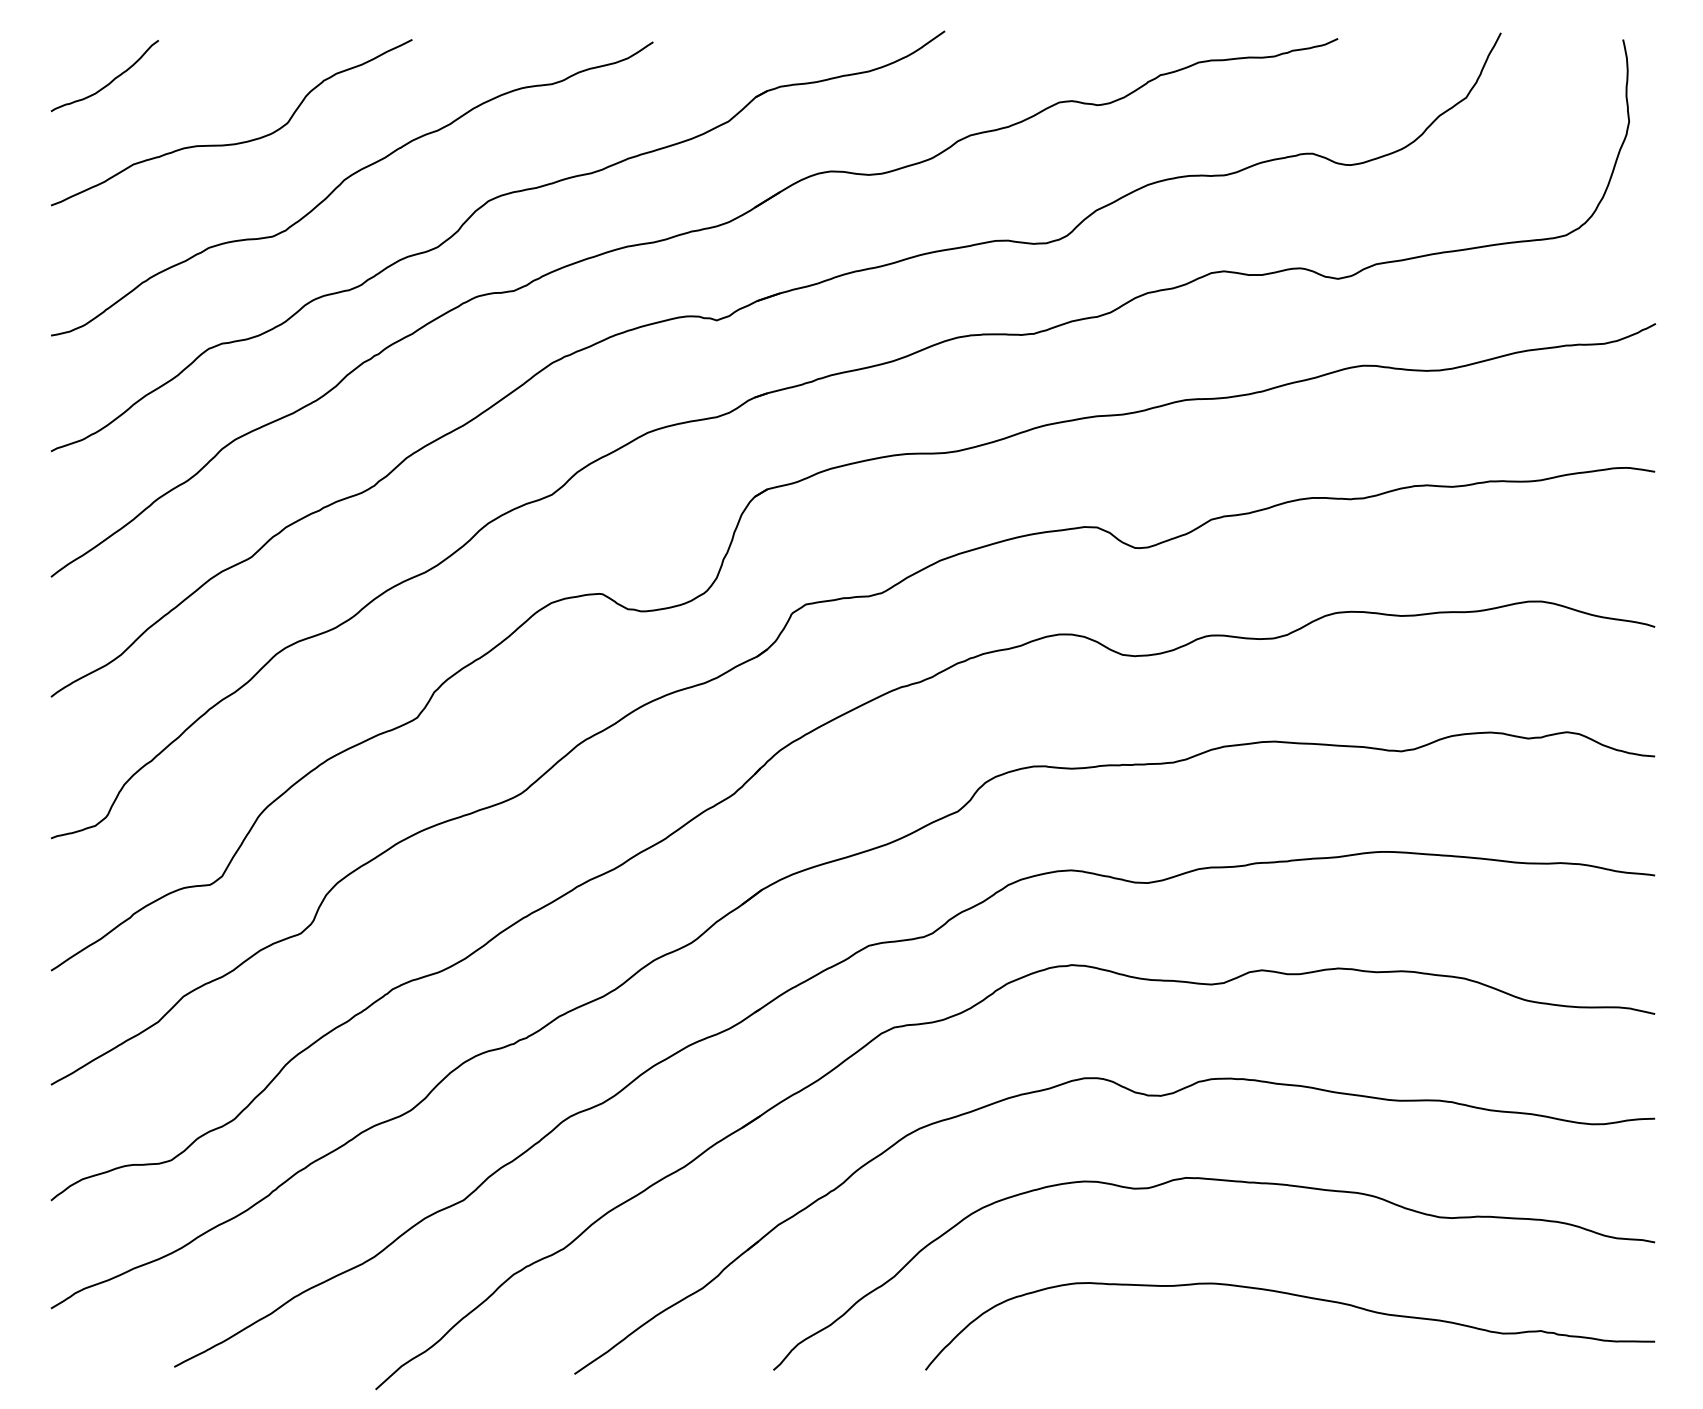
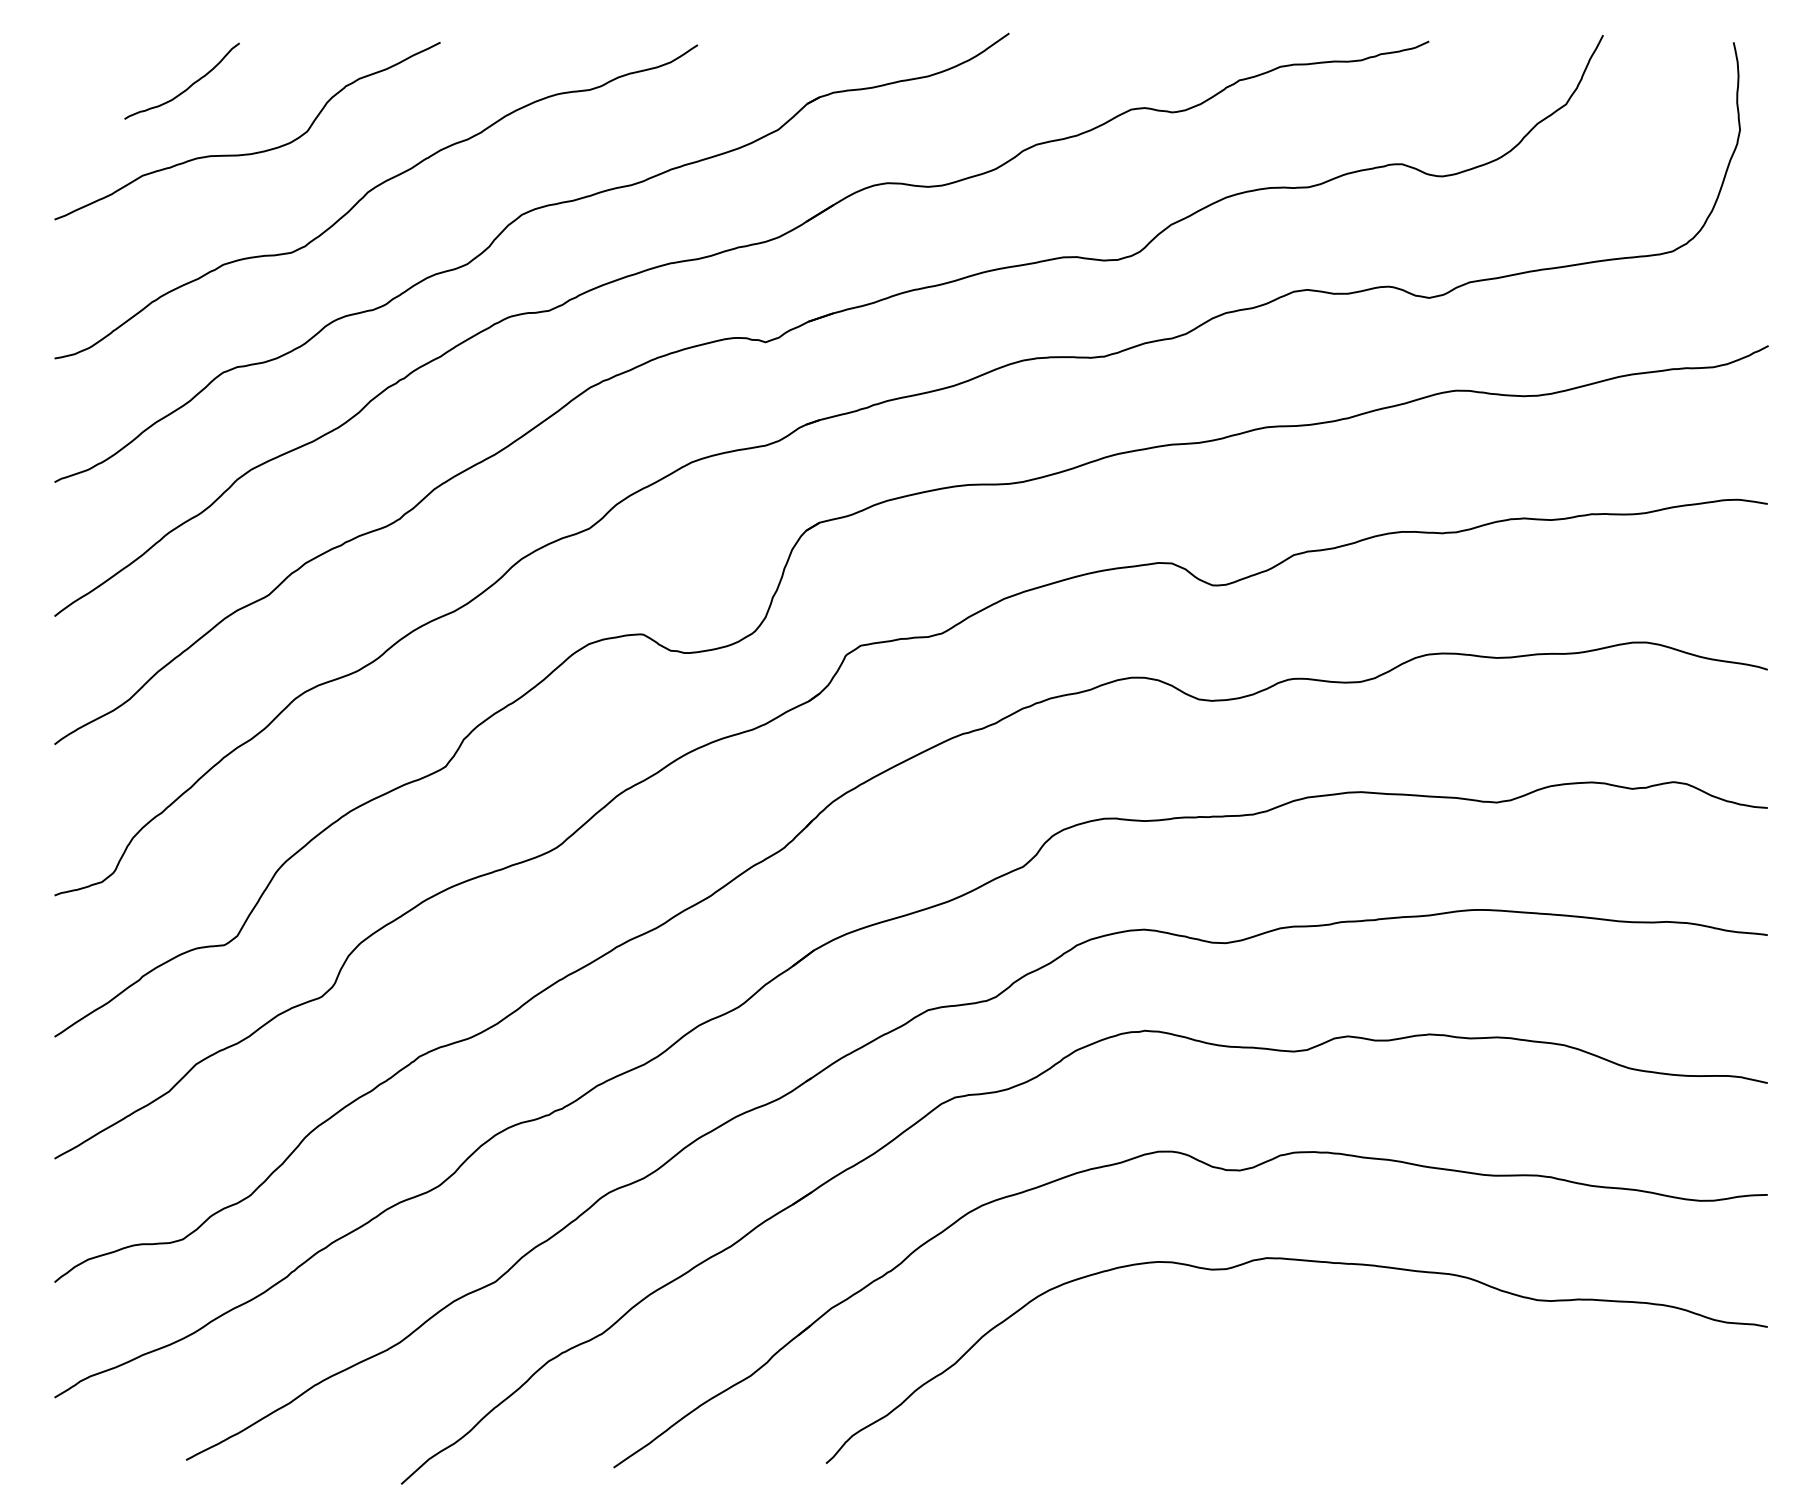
curve: (110, 80) -> (188, 86), moved
curve: (1295, 1296) -> (1383, 1384), removed

